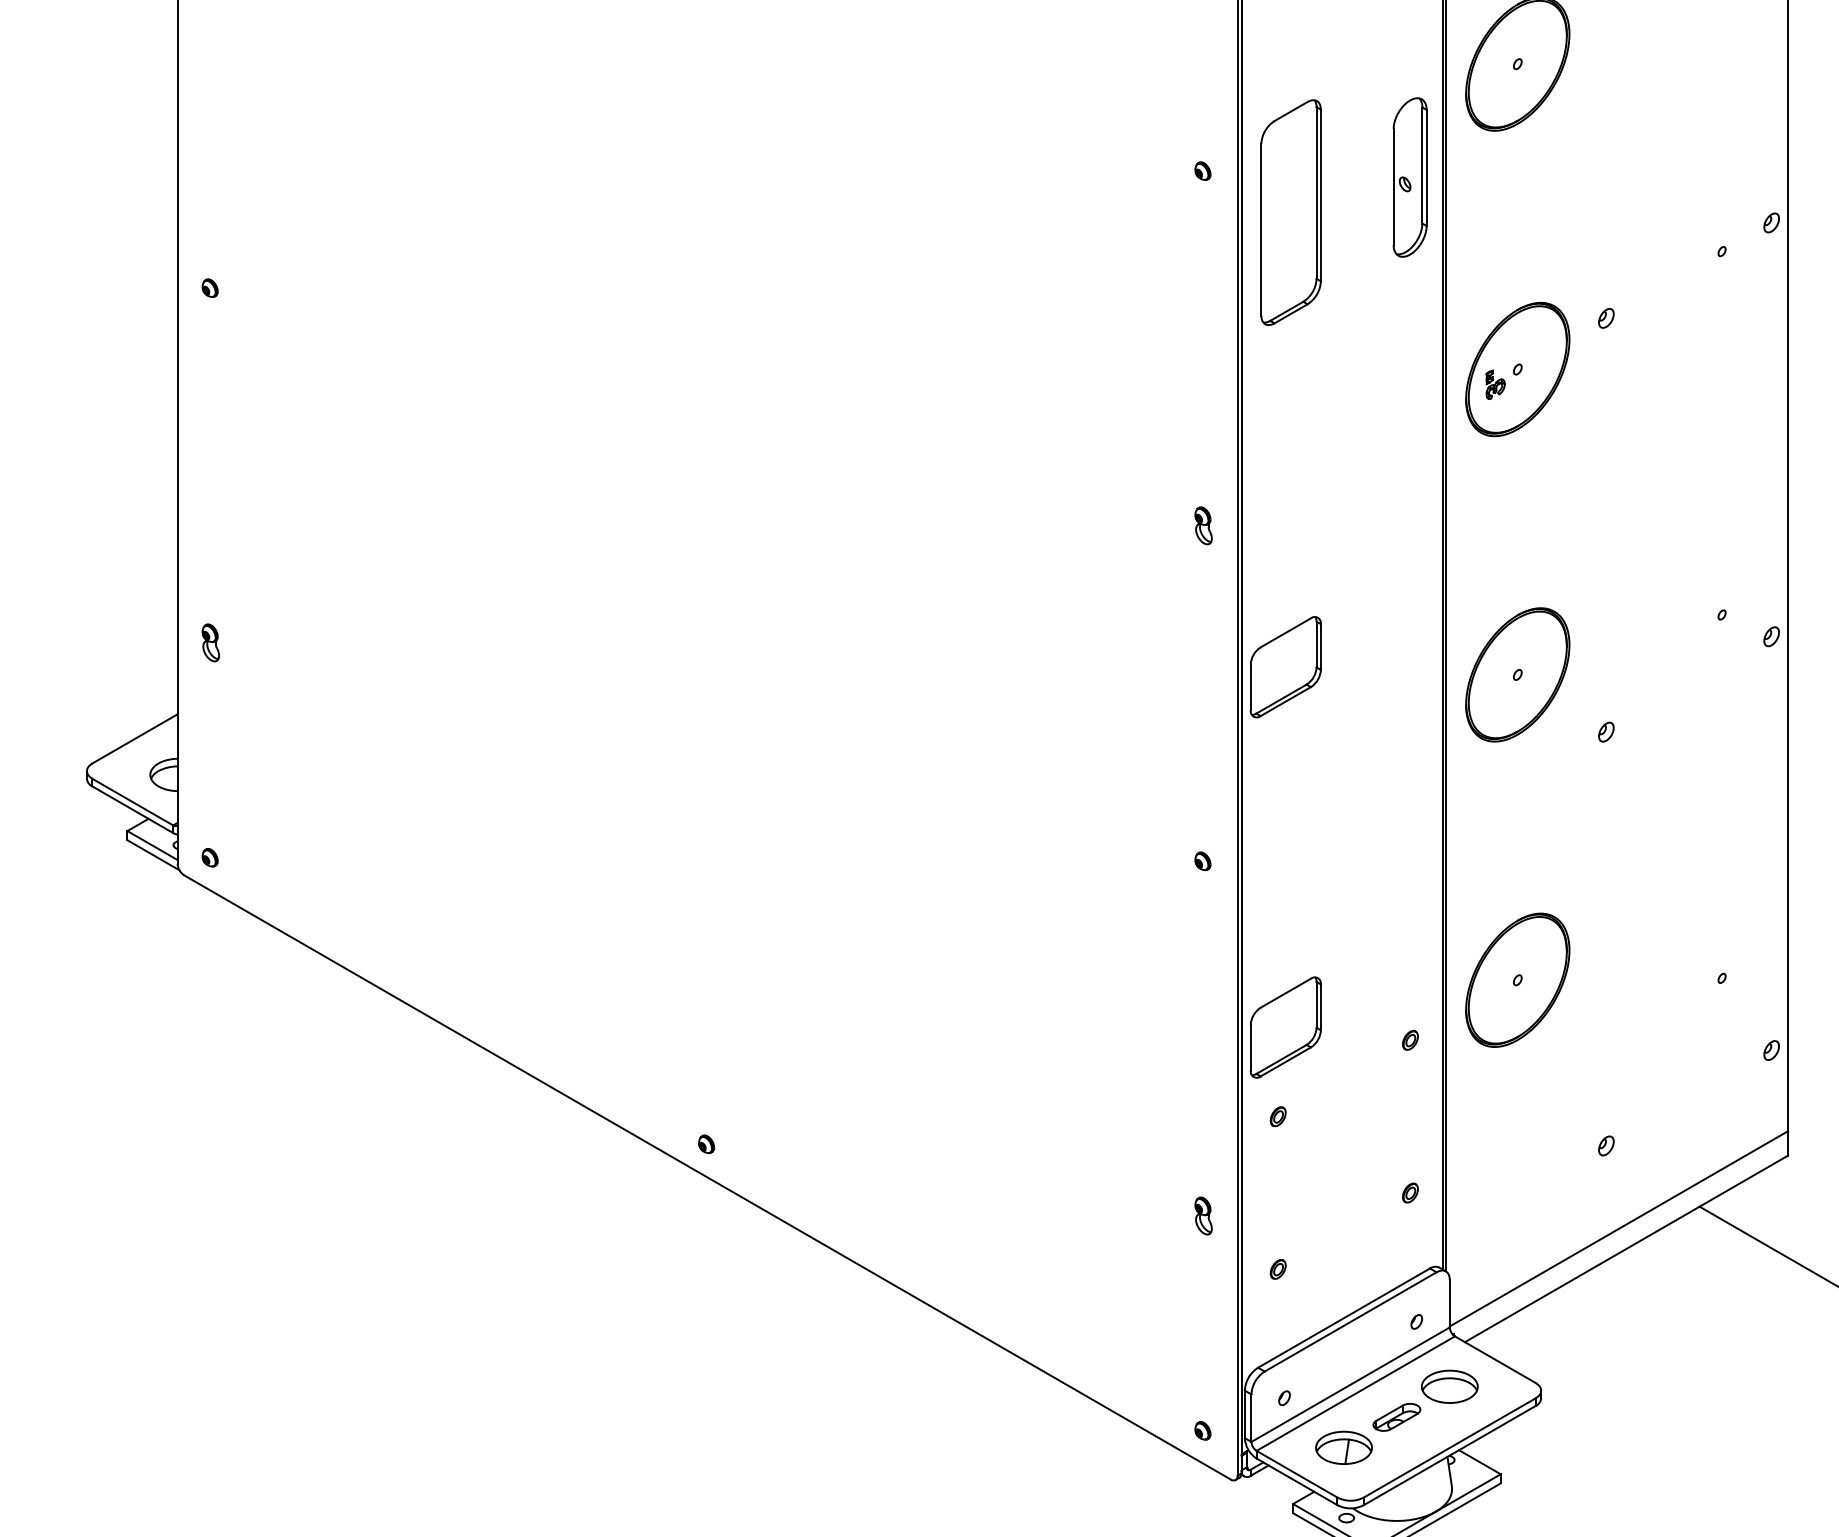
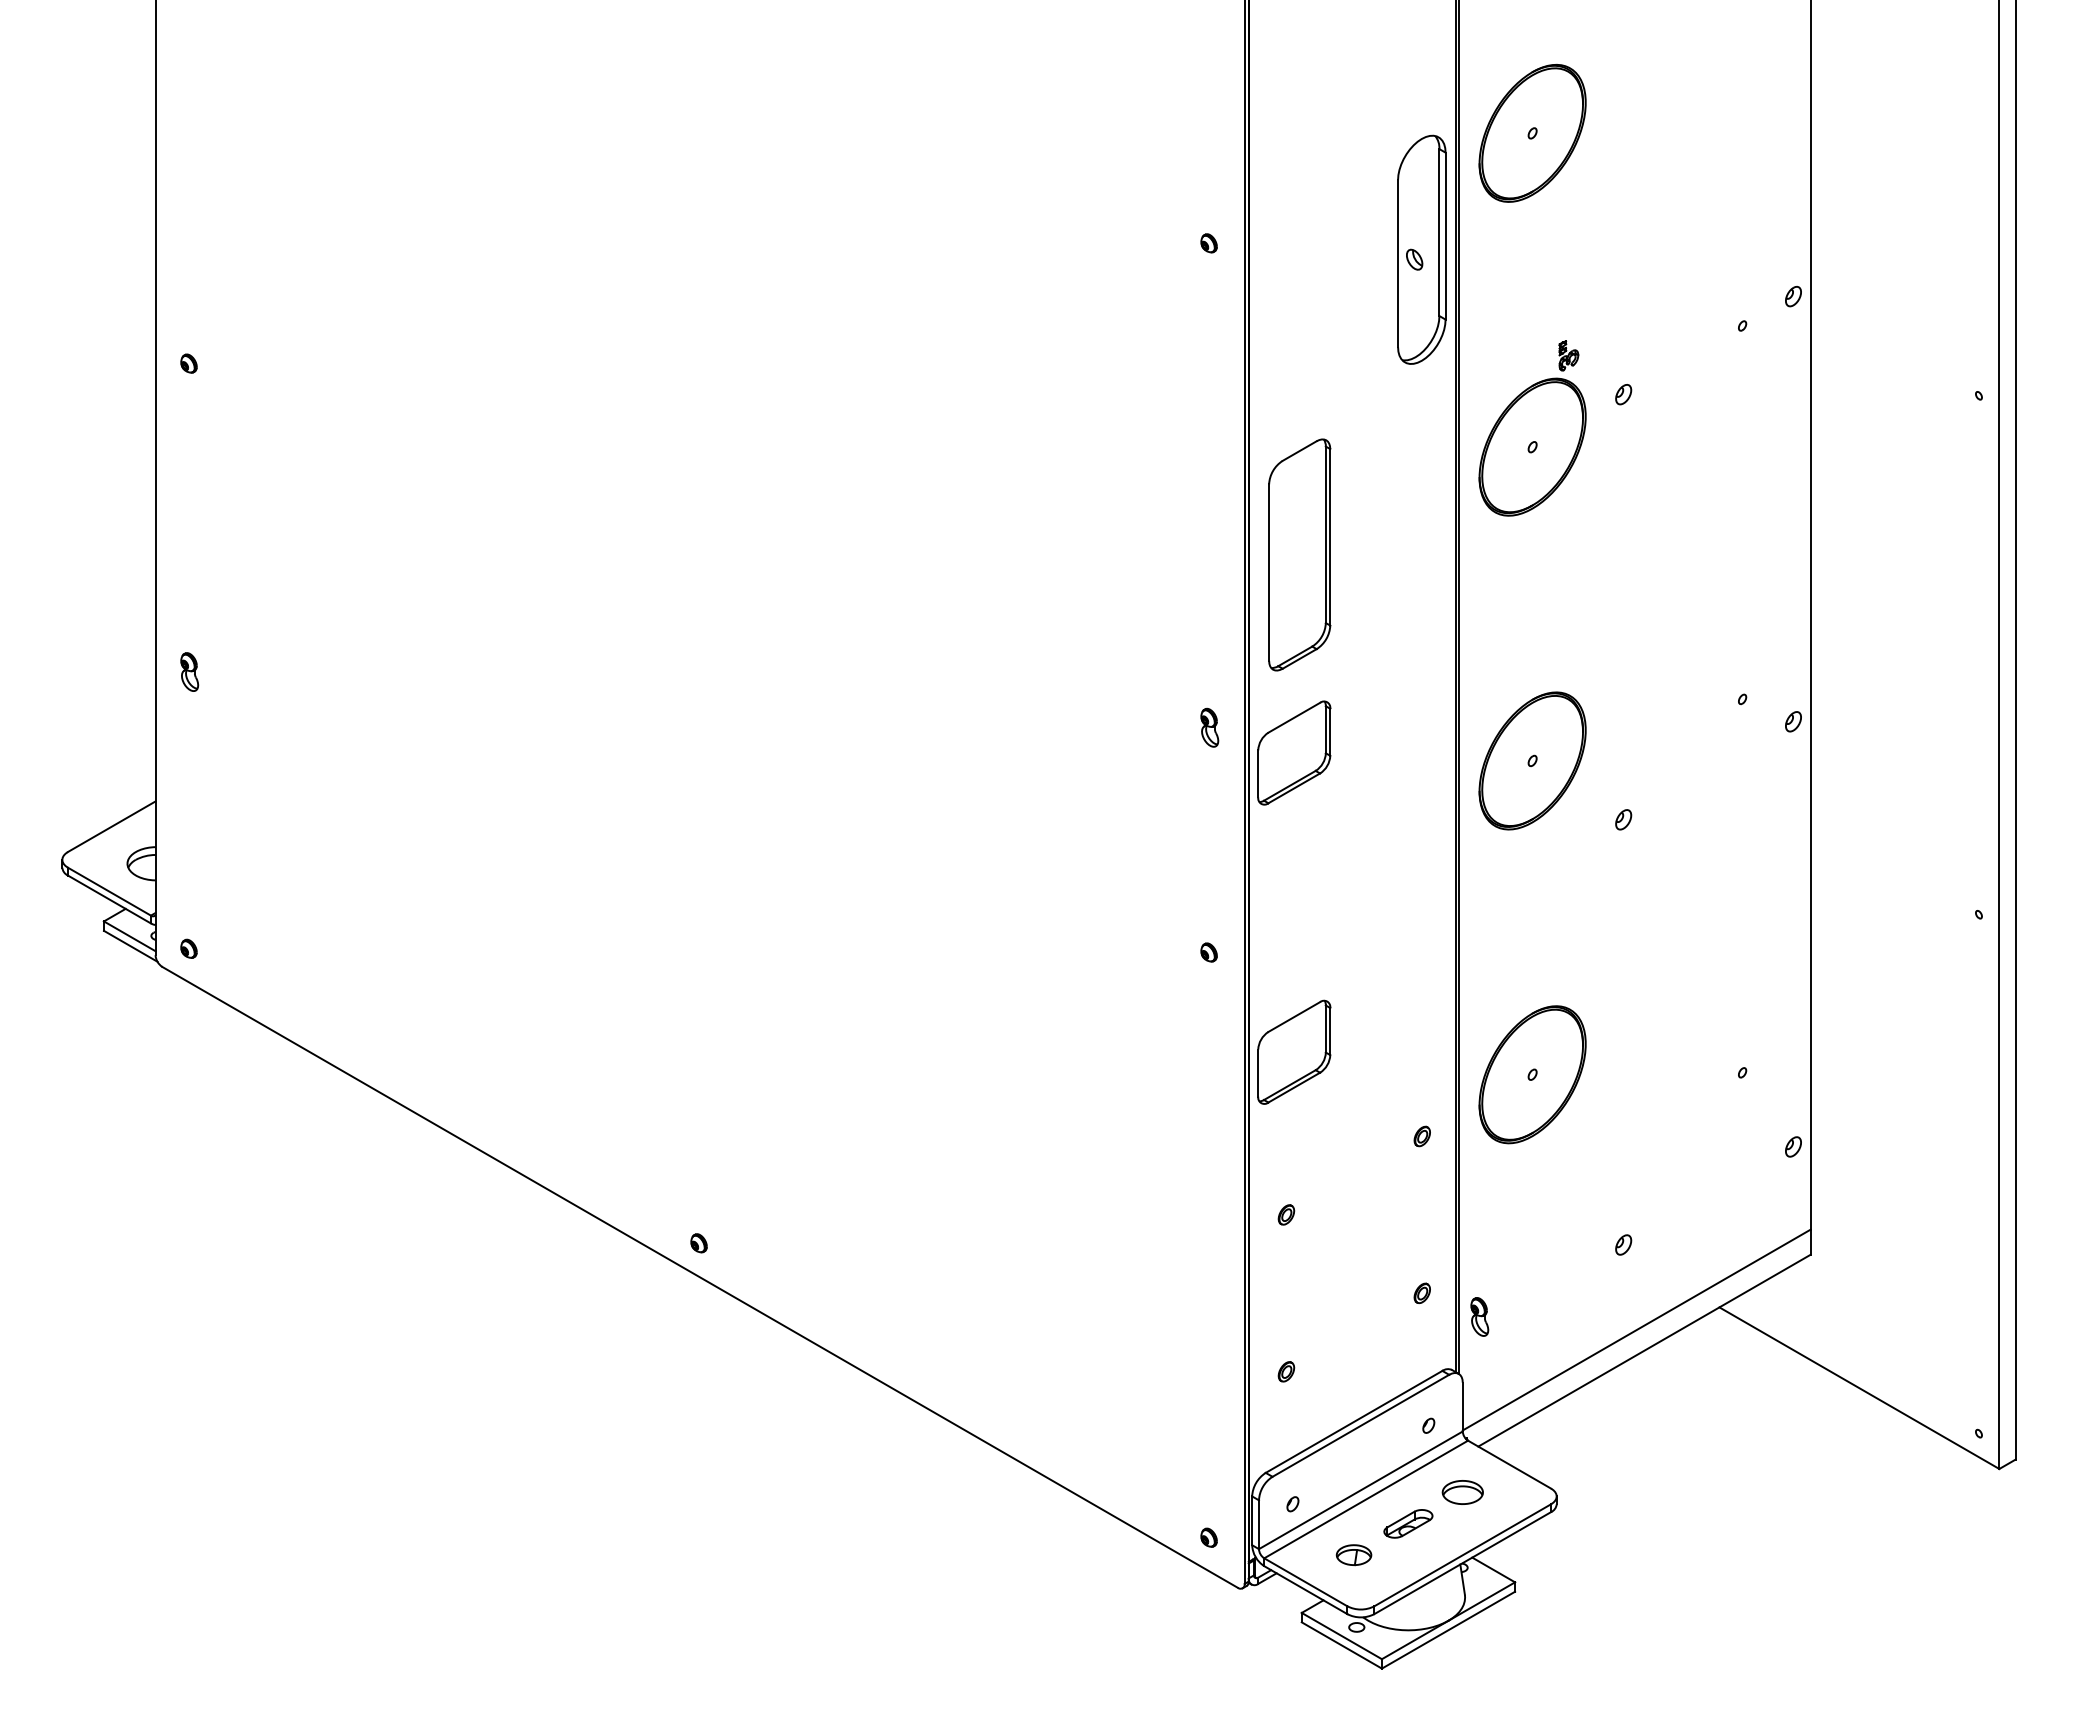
part: (1410, 177) -> (1422, 249), size x1.4
part: (1290, 212) -> (1299, 554), moved
part: (1495, 384) -> (1568, 355), moved
part: (1203, 525) -> (1209, 727), moved
part: (210, 642) -> (189, 671), moved
part: (1286, 1026) -> (1294, 1051), moved
part: (1203, 1215) -> (1479, 1316), moved
part: (1449, 1386) -> (1462, 1492), size x0.7
part: (1343, 1447) -> (1353, 1554), size x0.6

